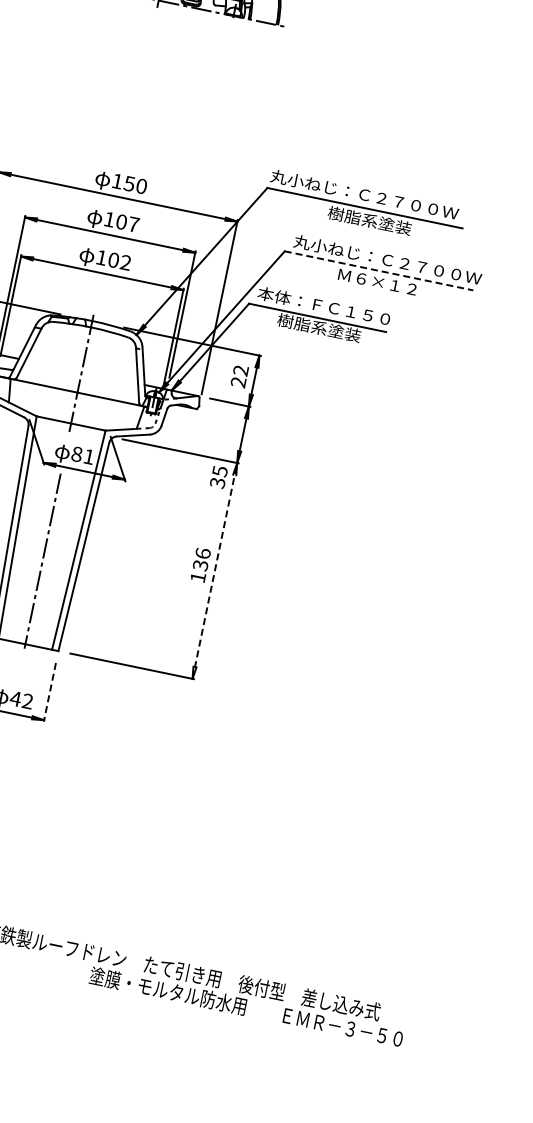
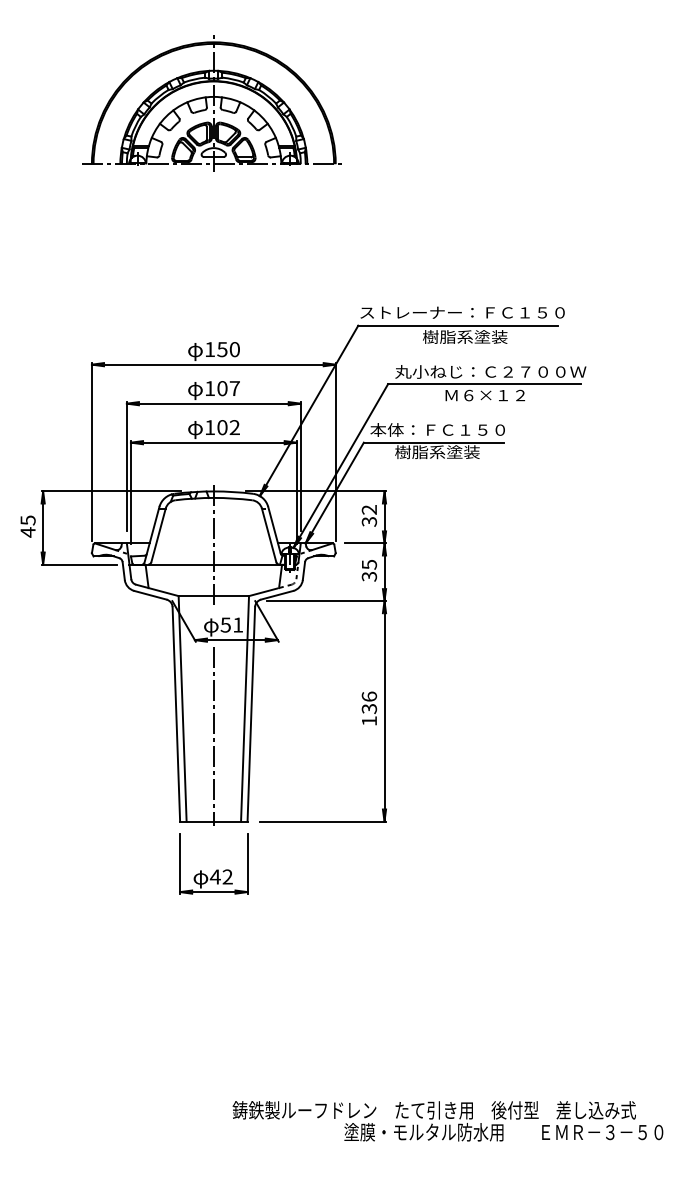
text: (371, 196) -> (461, 312), 丸小ねじ：Ｃ２７００Ｗ -> ストレーナー：ＦＣ１５０
line: (379, 271) -> (484, 384), dashed -> solid
text: (238, 382) -> (369, 521), 22 -> 32
text: (76, 453) -> (225, 624), 81 -> 51
text: (218, 476) -> (368, 570), moved
line: (215, 570) -> (384, 710), dashed -> solid
line: (49, 692) -> (247, 863), dashed -> solid

